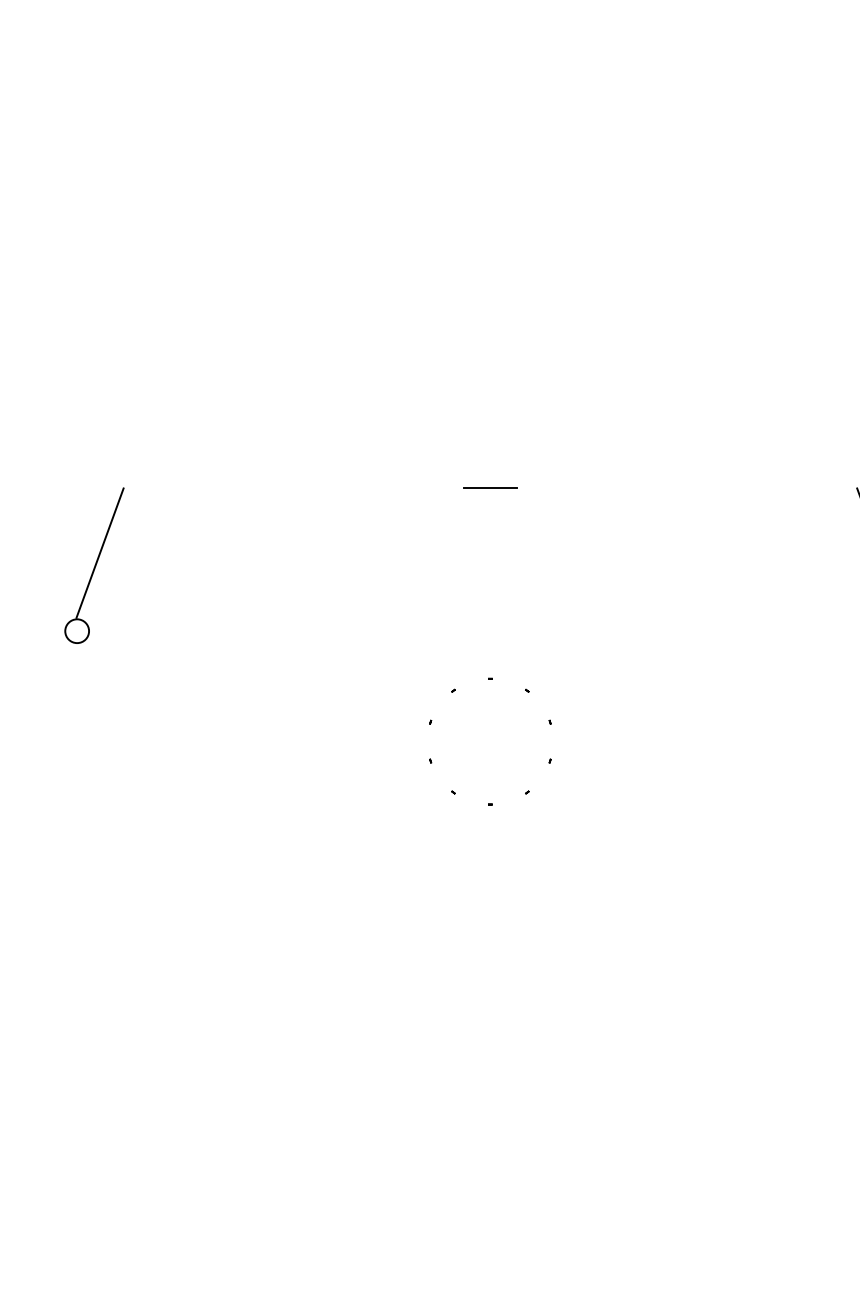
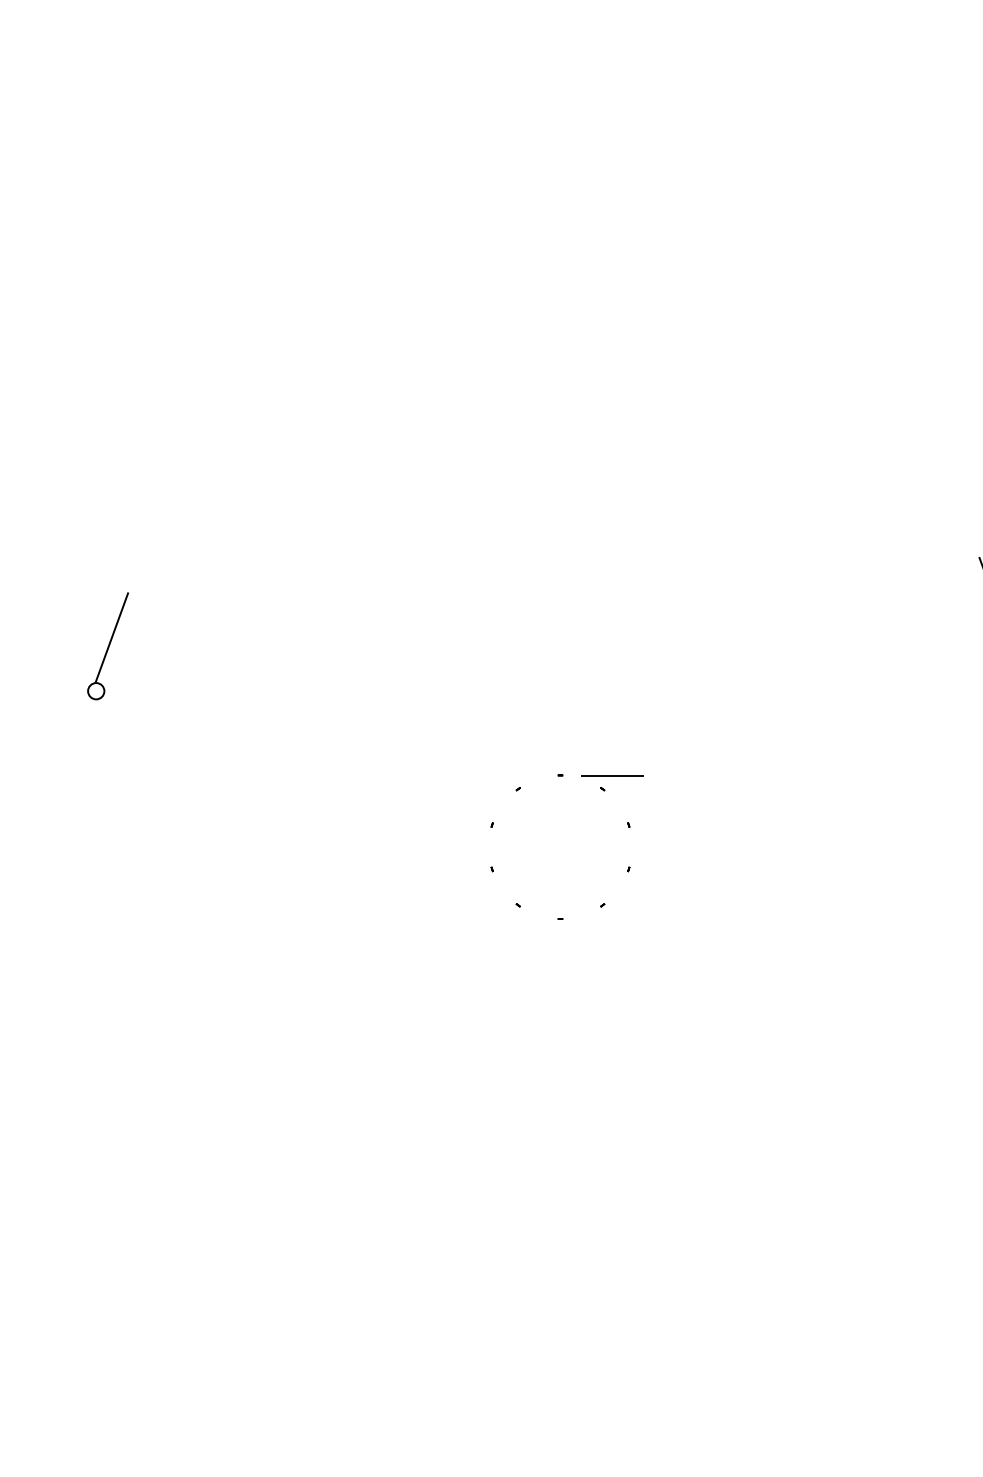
line: (490, 488) -> (612, 775), moved
part: (93, 565) -> (107, 646), size x0.6

